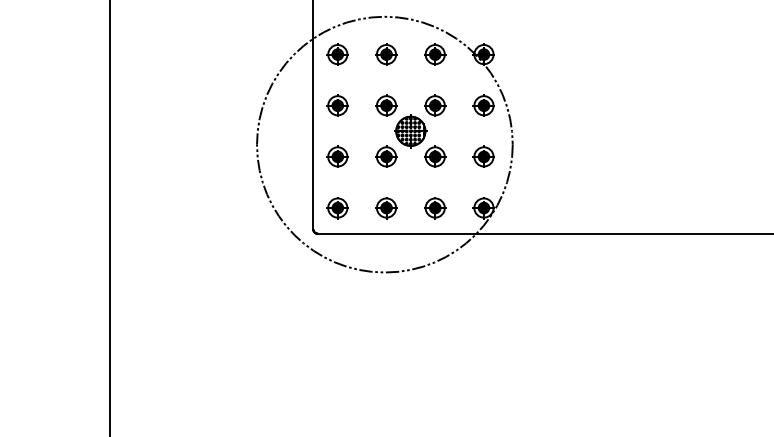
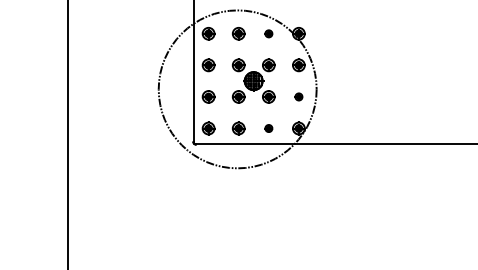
part: (434, 54) -> (268, 33), size x0.6
part: (483, 156) -> (298, 96), size x0.6
part: (434, 207) -> (268, 128), size x0.6

